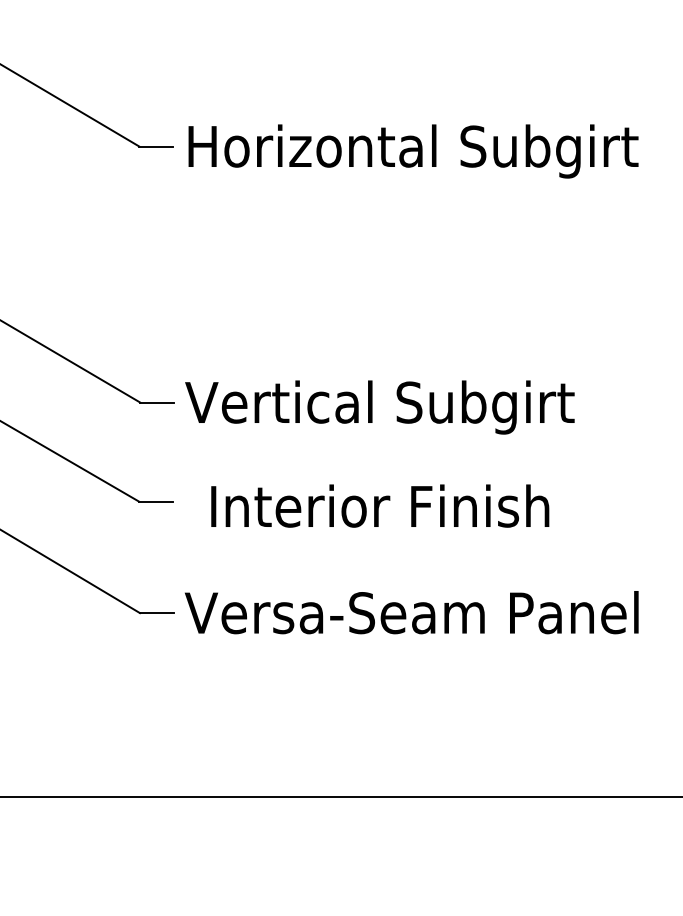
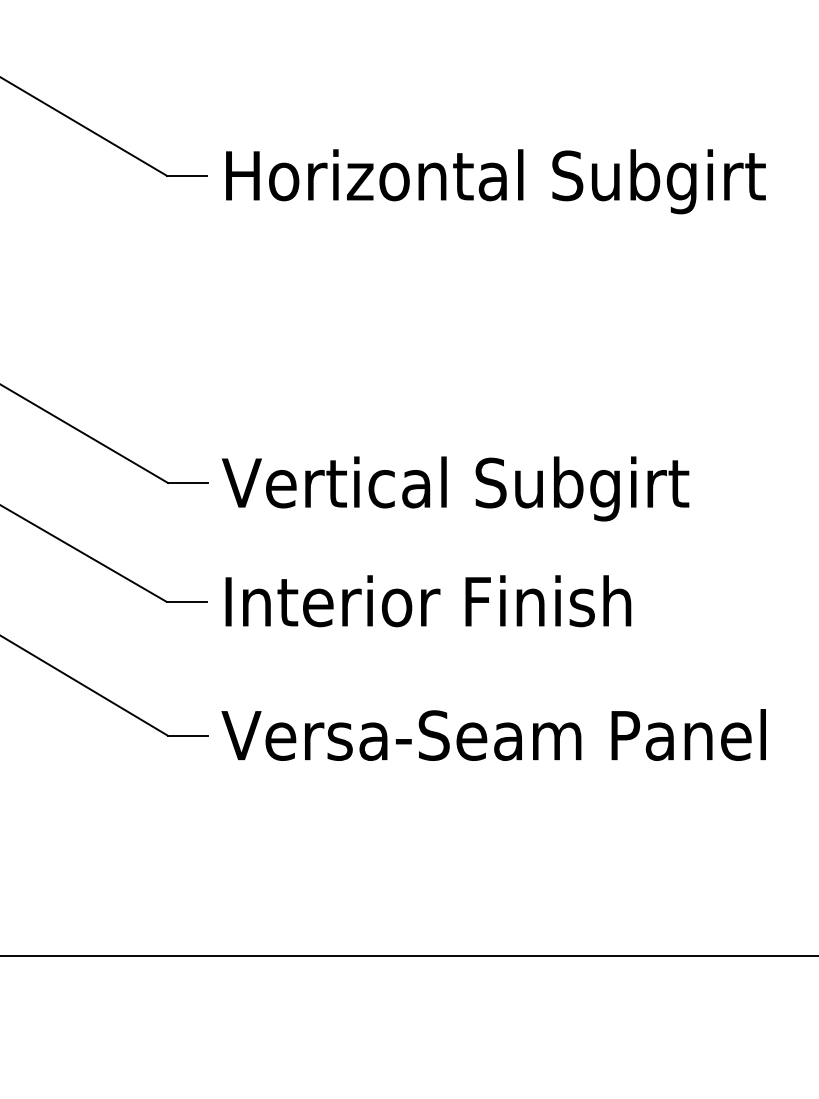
text: (380, 505) -> (428, 600), moved

